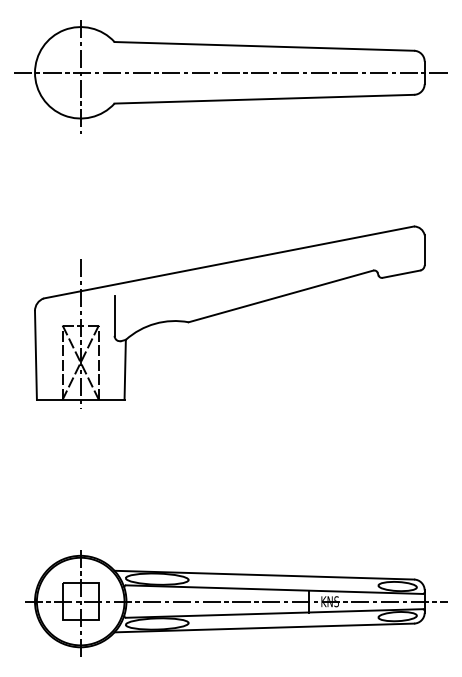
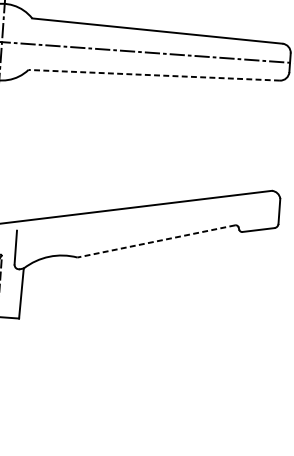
line: (264, 99) -> (154, 75), solid -> dashed
line: (281, 296) -> (156, 241), solid -> dashed

